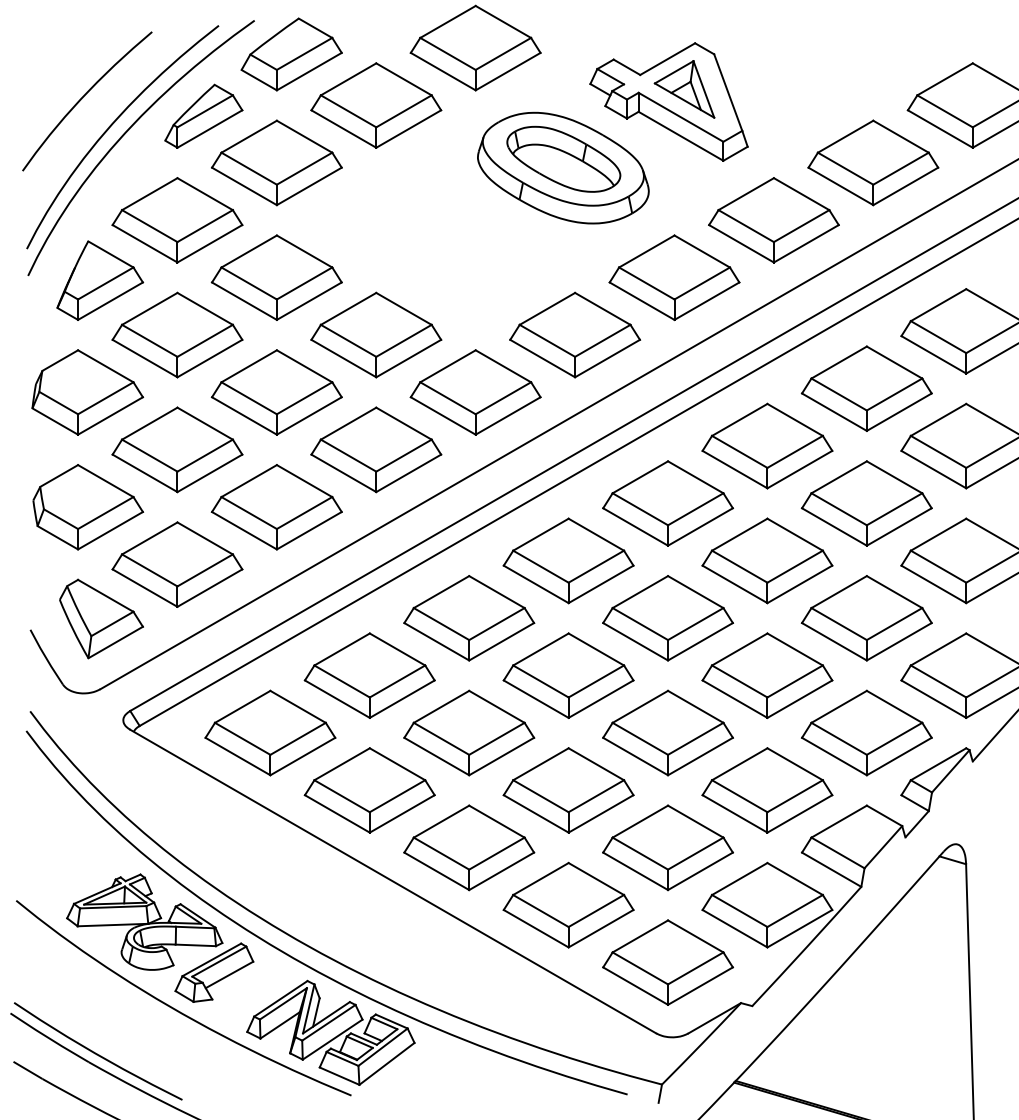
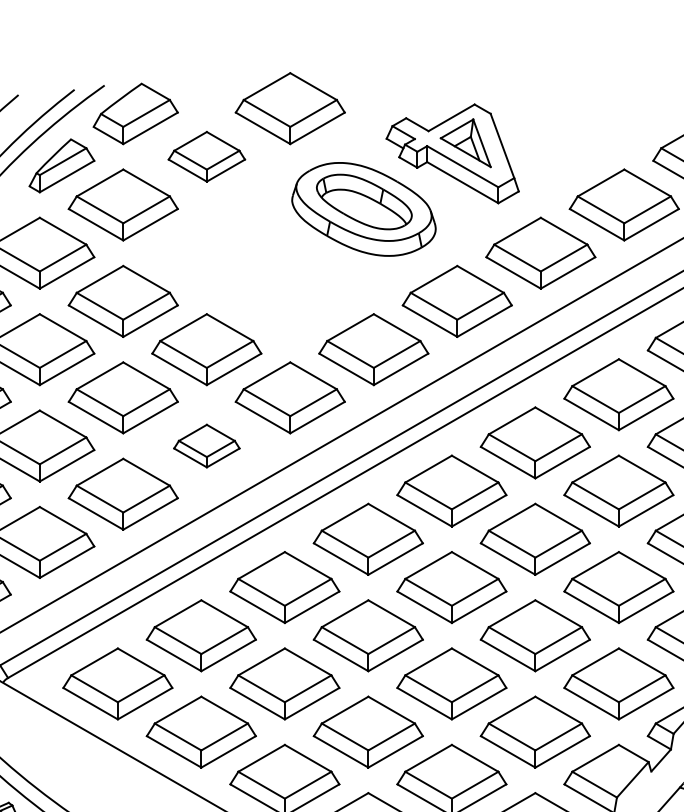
part: (376, 105) -> (206, 156), size x0.7
part: (376, 449) -> (206, 445), size x0.6

